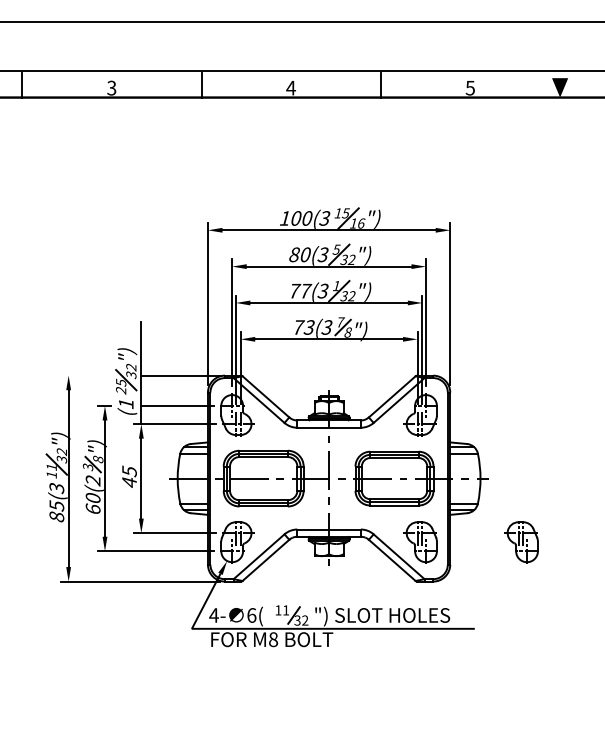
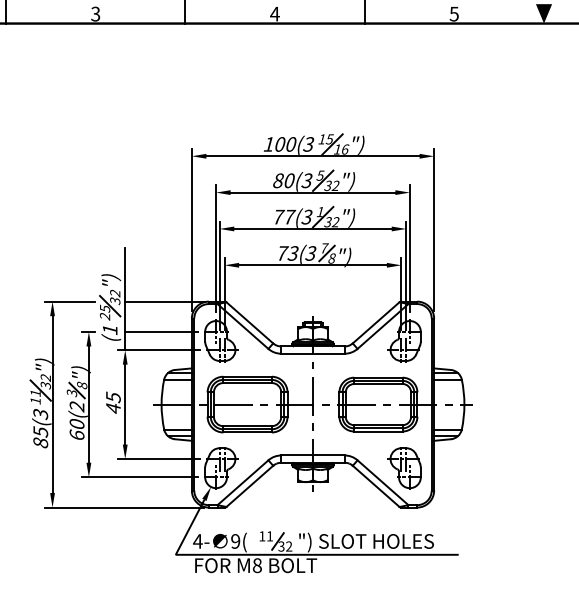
line: (86, 375) -> (70, 301), added
part: (521, 542) -> (505, 468), removed
text: (251, 615) -> (235, 541), 6( -> 9(

